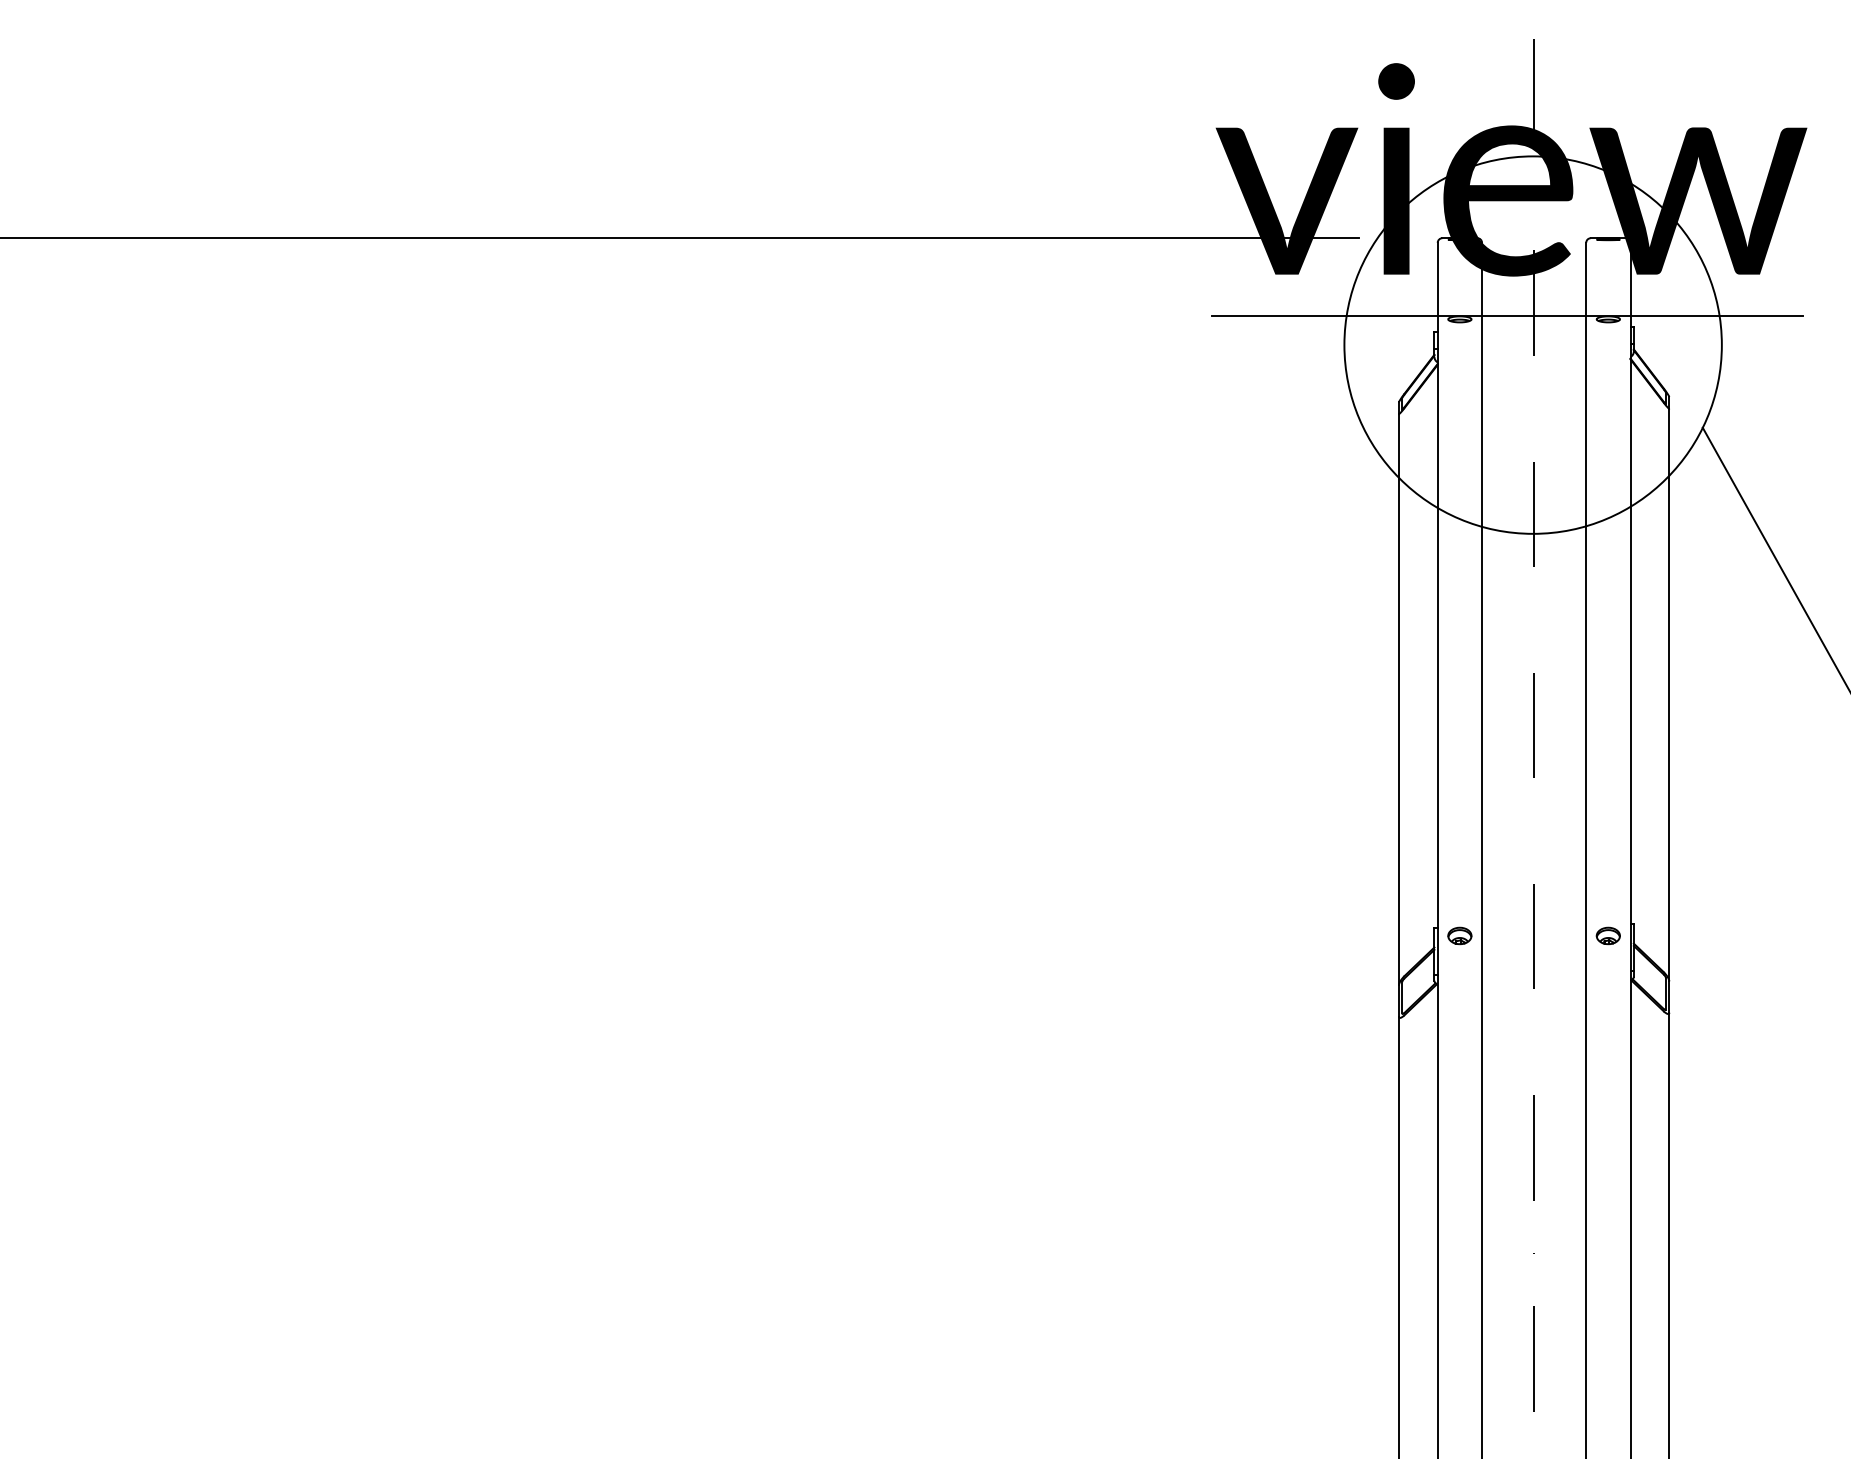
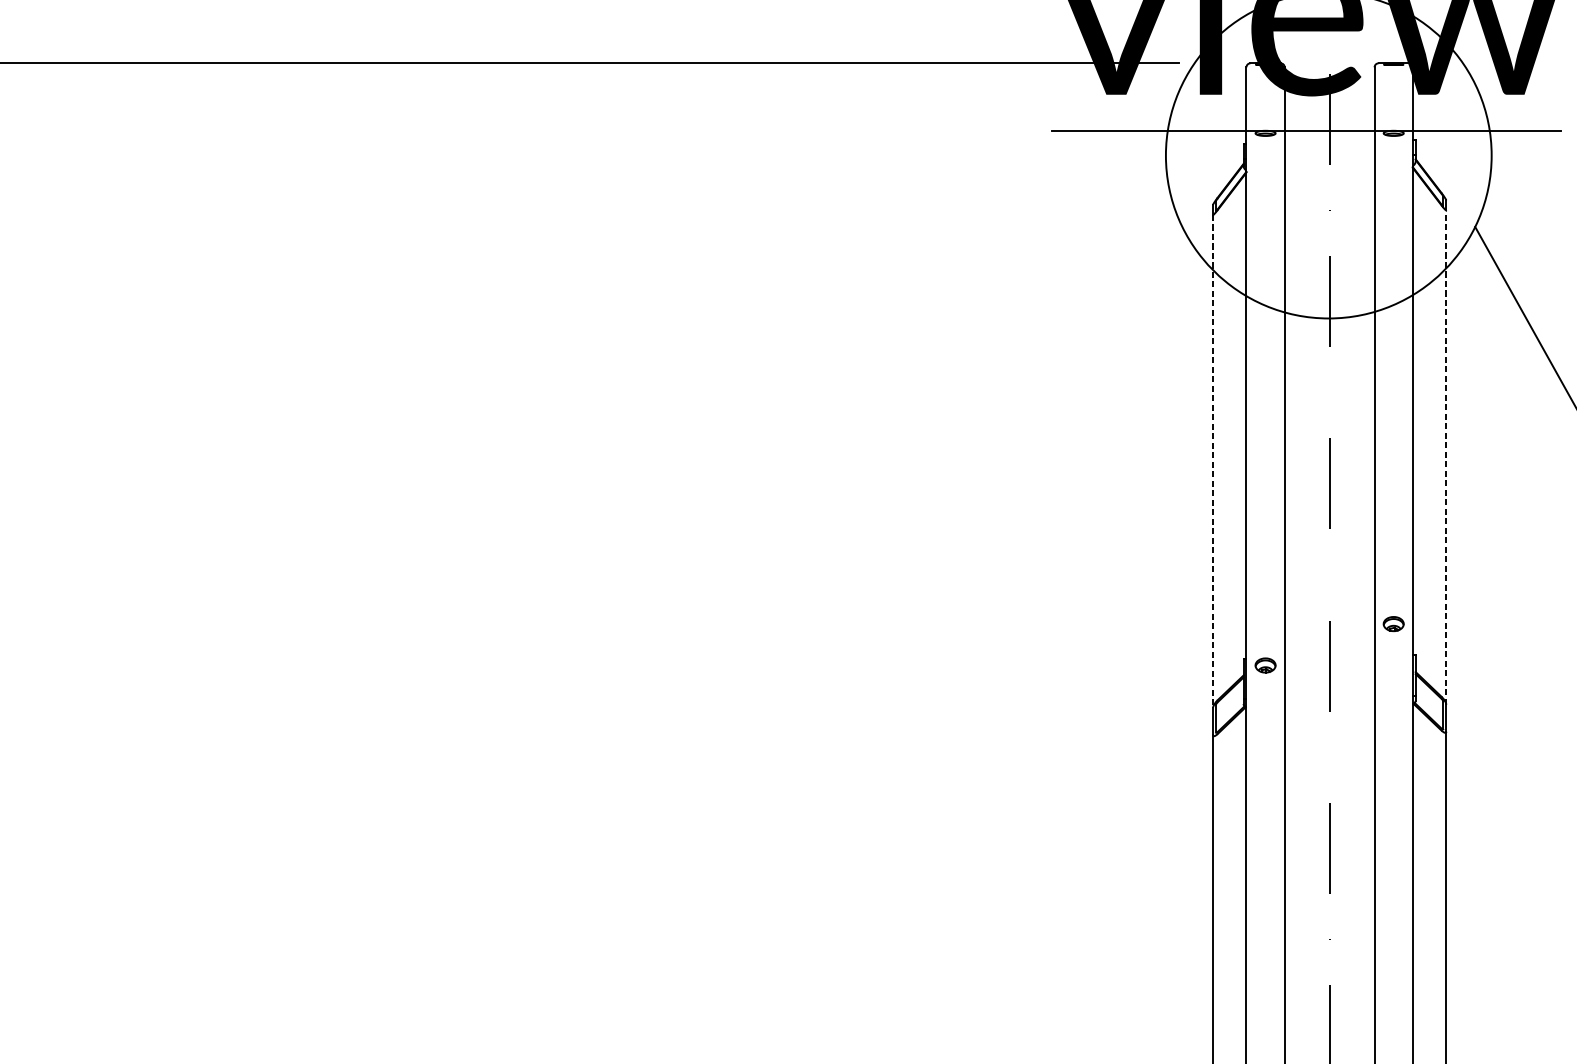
line: (1669, 694) -> (1446, 457), solid -> dashed
line: (1398, 699) -> (1212, 461), solid -> dashed
part: (1607, 935) -> (1392, 623), moved

